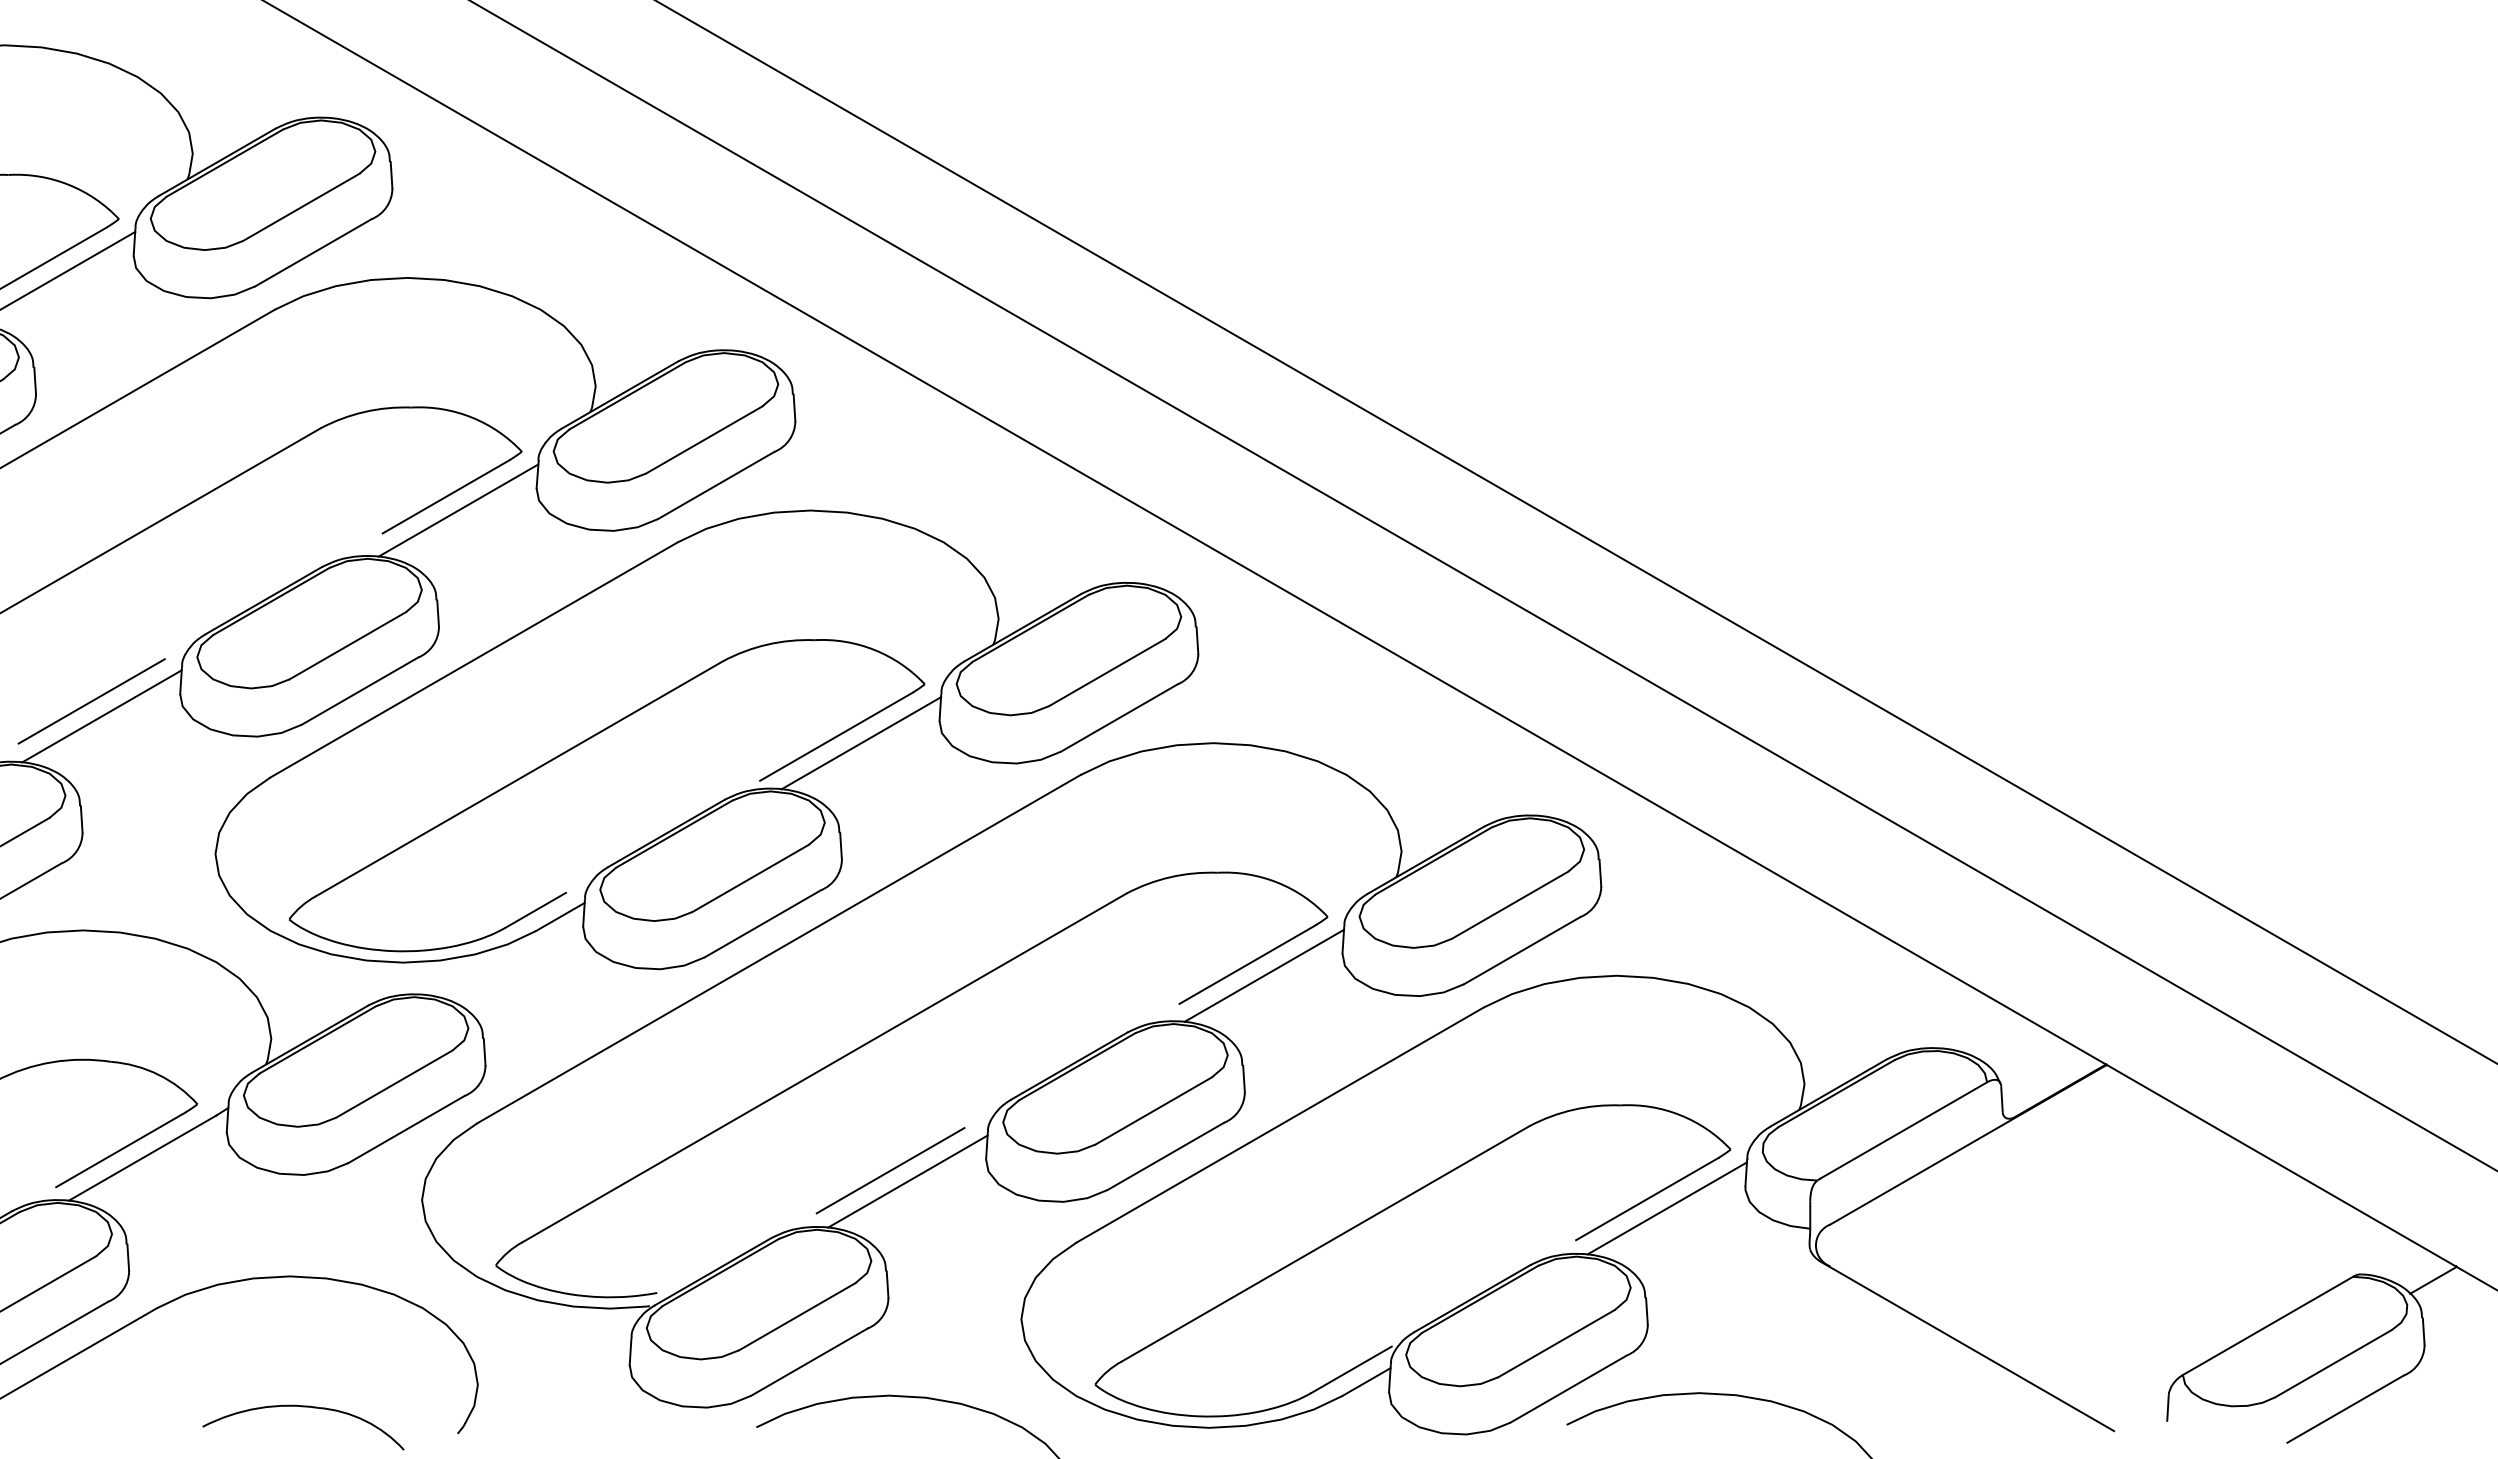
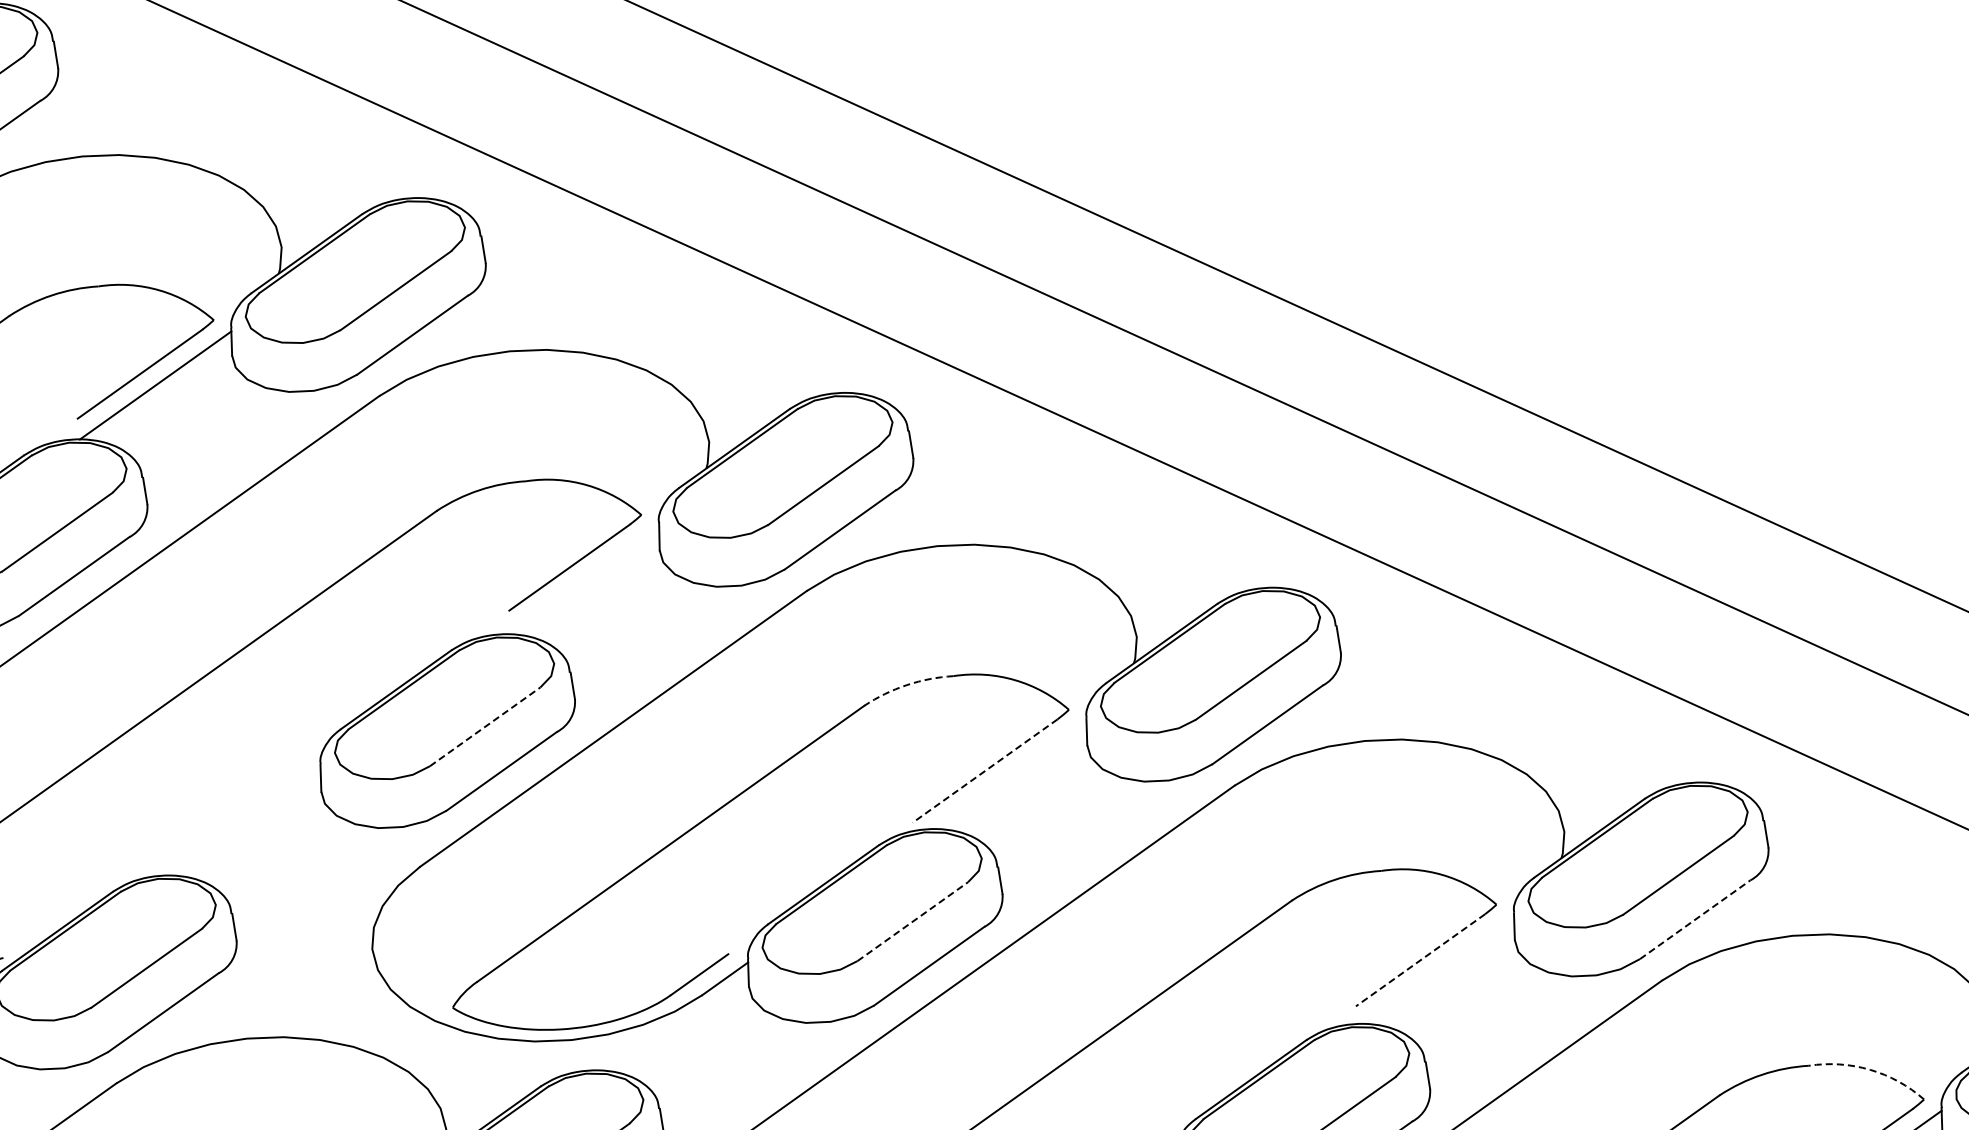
line: (458, 510) -> (583, 580), removed
arc: (767, 644) -> (906, 684), solid -> dashed
line: (348, 645) -> (485, 726), solid -> dashed
line: (91, 701) -> (232, 807), removed
line: (101, 716) -> (244, 821), removed
line: (836, 736) -> (985, 770), solid -> dashed
line: (861, 743) -> (1010, 775), removed
line: (751, 878) -> (913, 921), solid -> dashed
line: (1522, 950) -> (1695, 919), solid -> dashed
line: (1247, 964) -> (1420, 960), solid -> dashed
line: (1264, 975) -> (1438, 969), removed
arc: (1680, 1115) -> (1870, 1070), solid -> dashed

